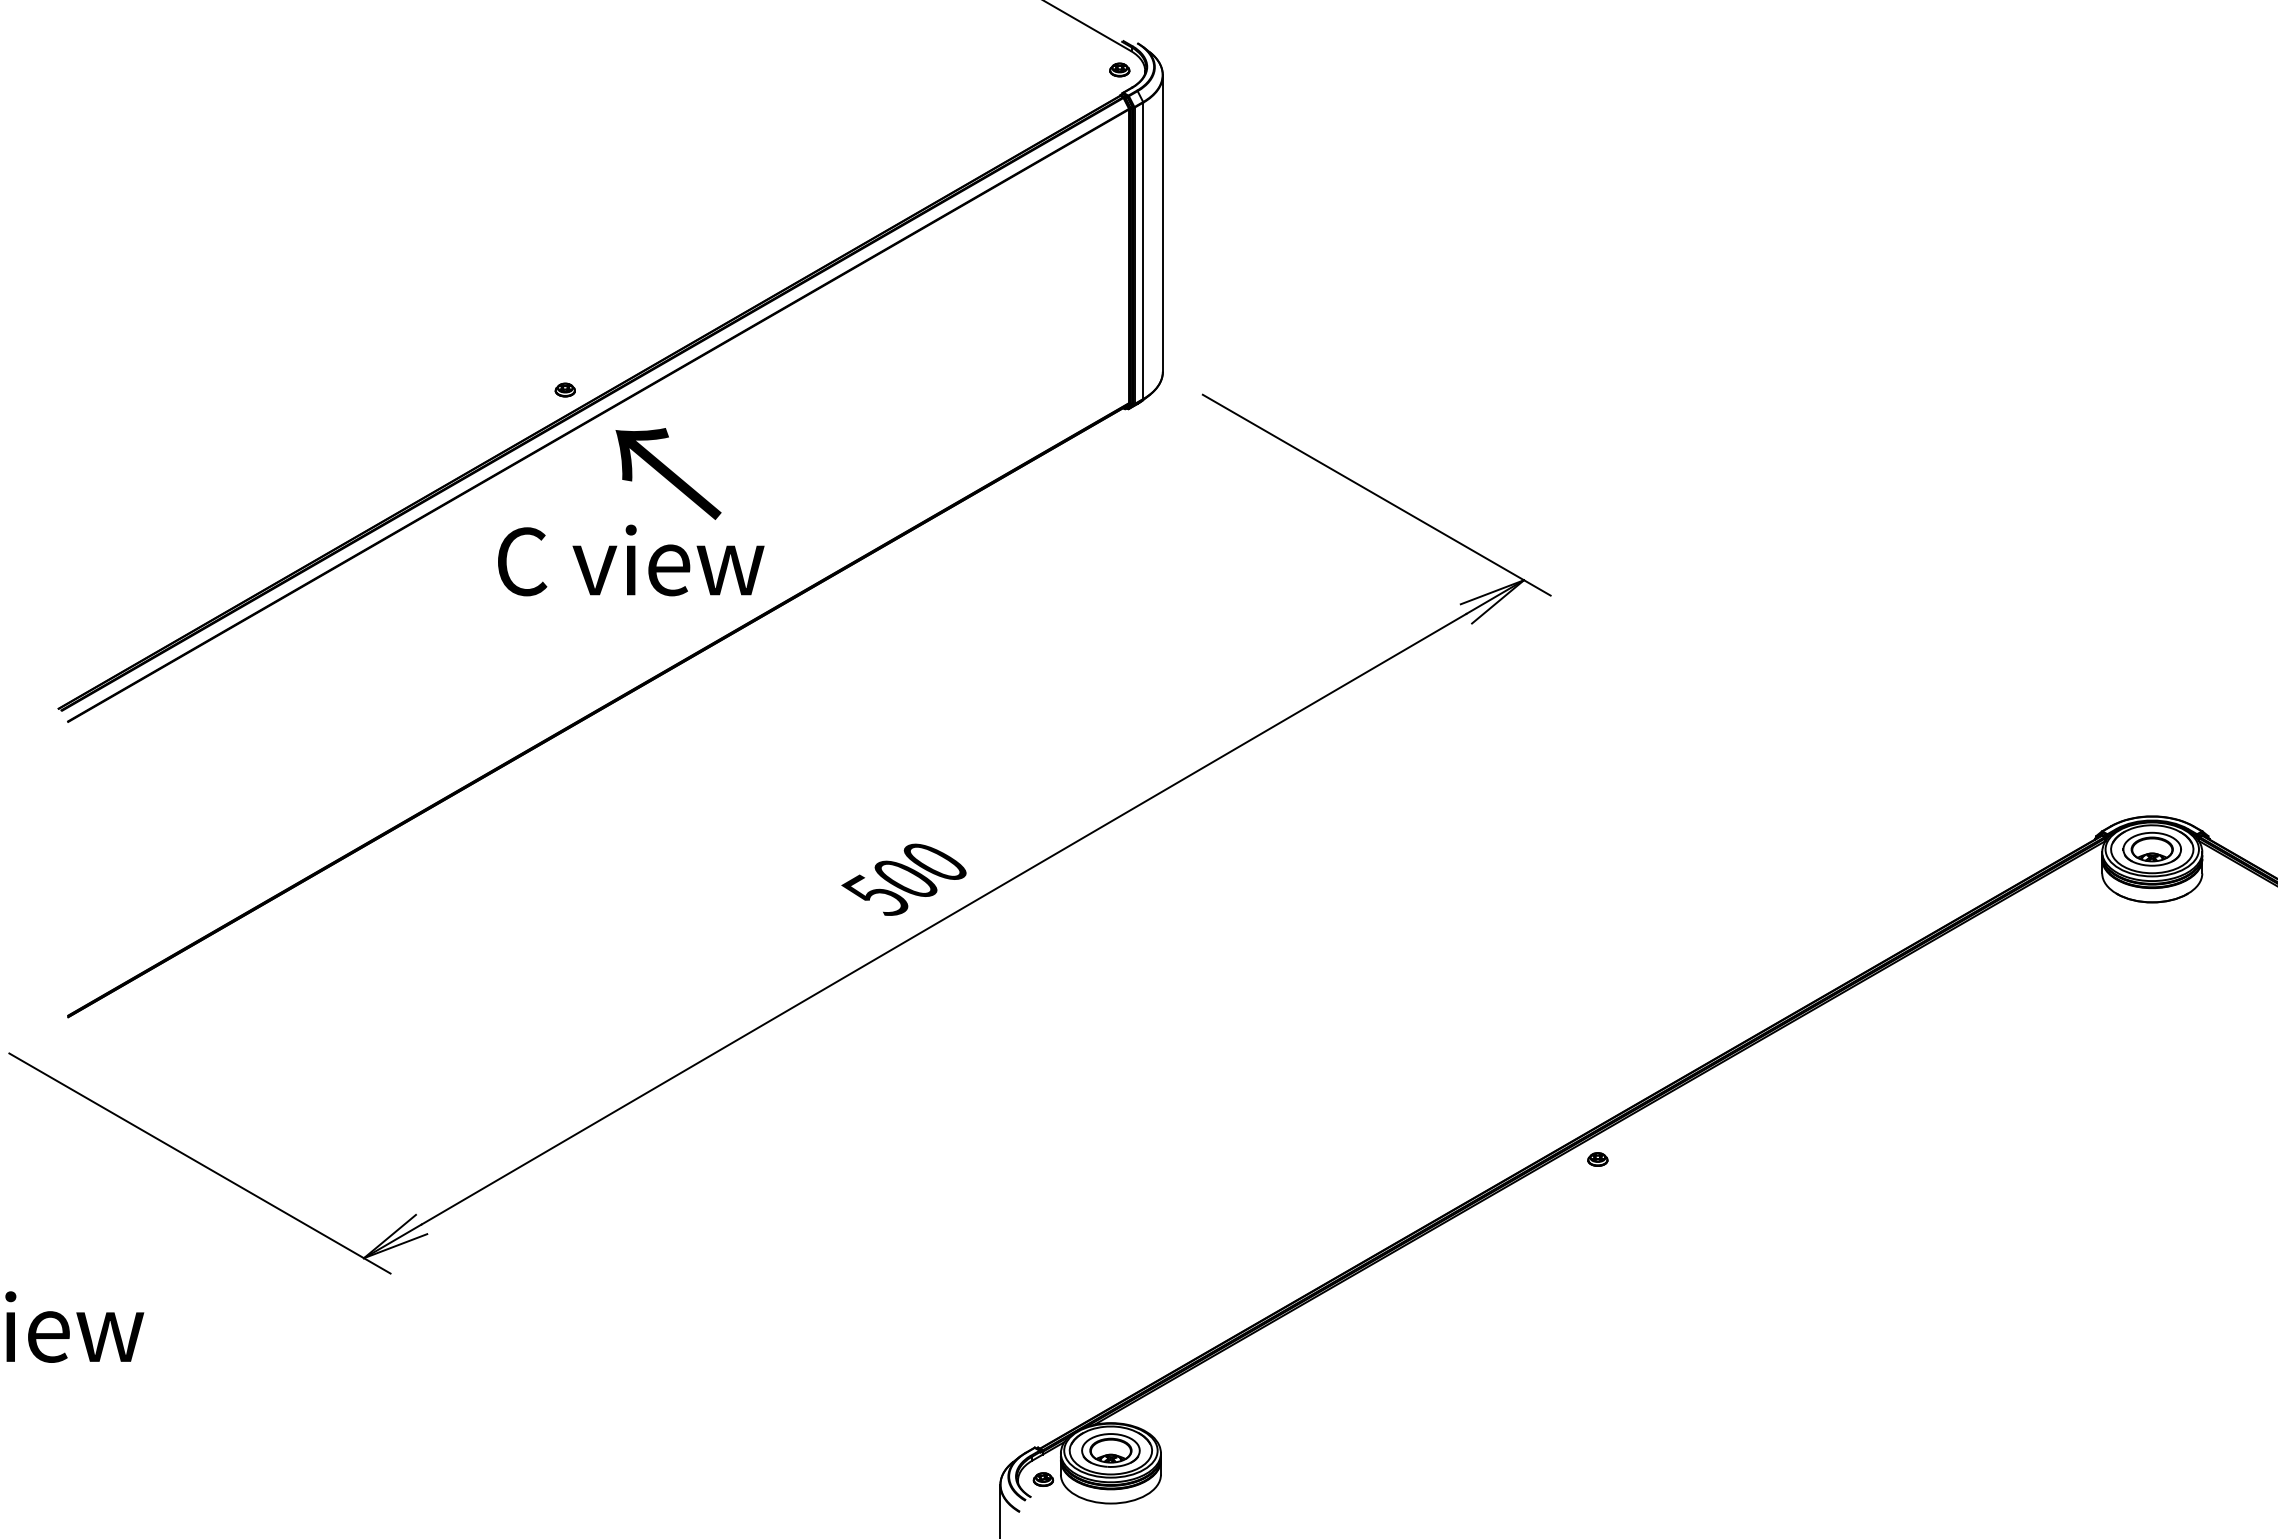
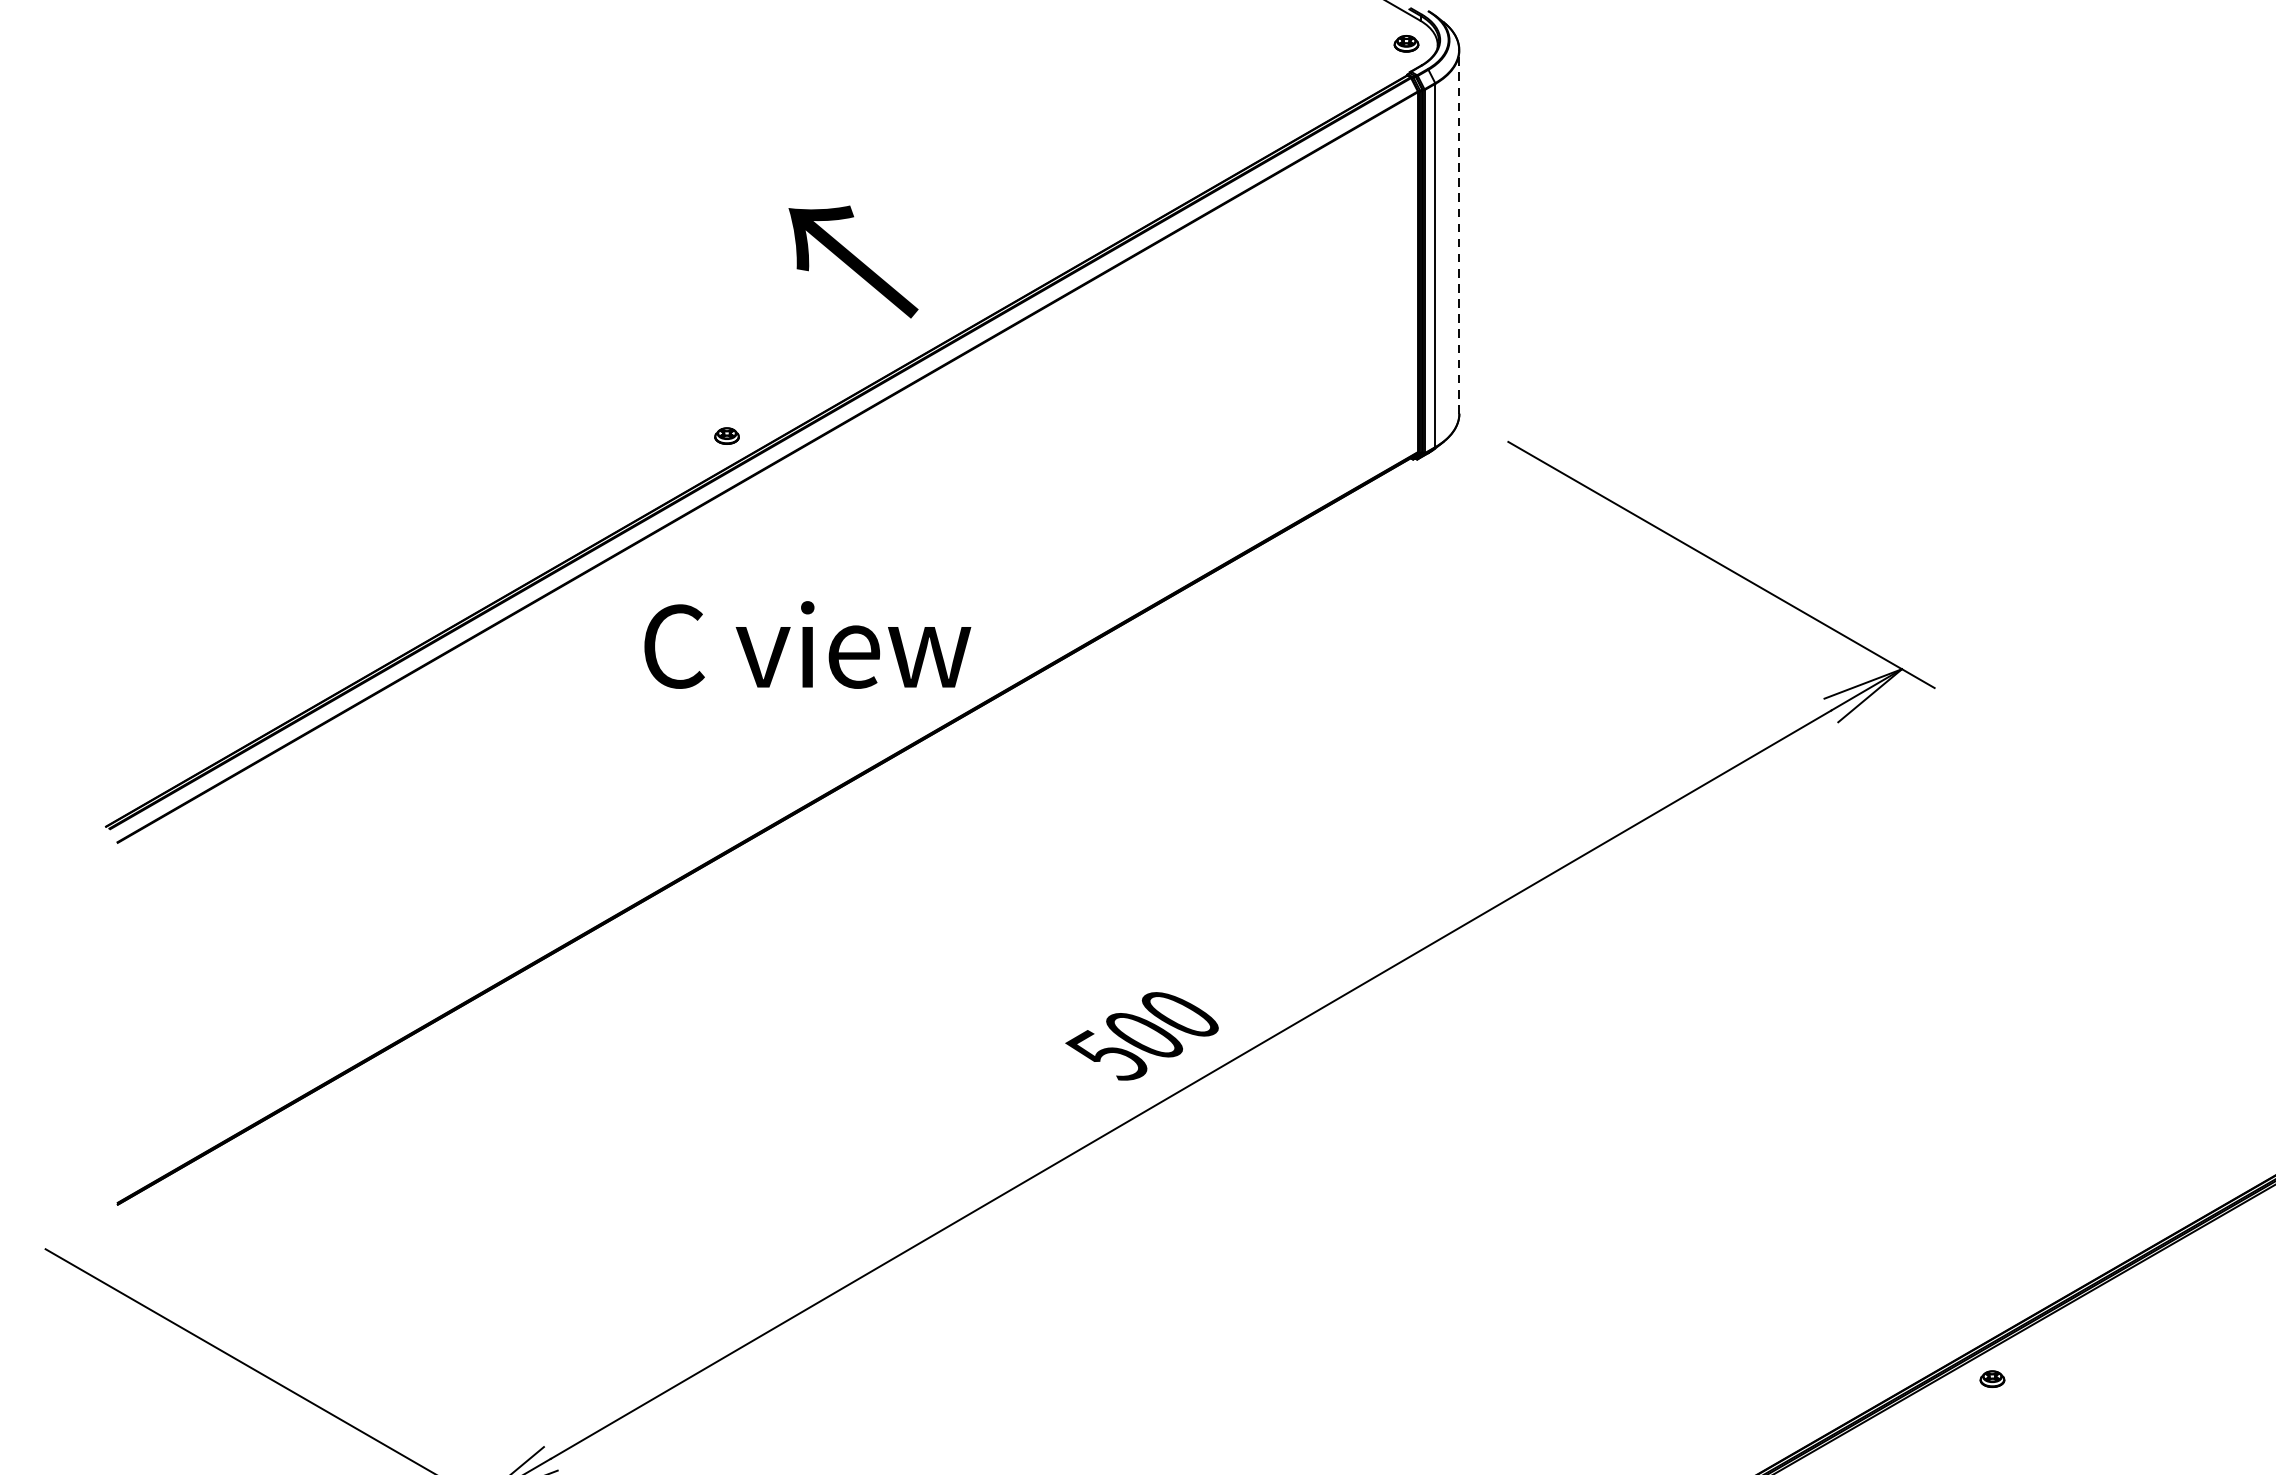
line: (1162, 223) -> (1458, 231), solid -> dashed
text: (668, 473) -> (853, 261), moved

